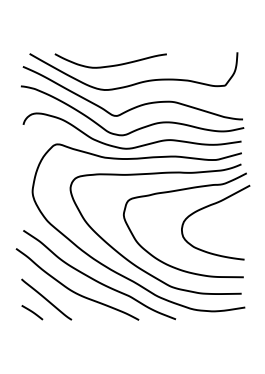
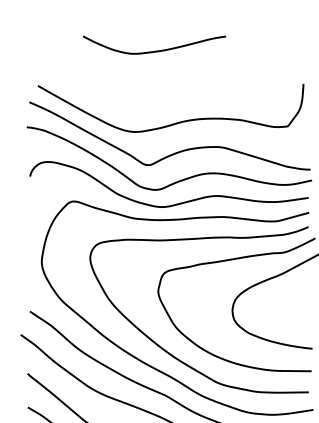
curve: (110, 65) -> (154, 50), moved

